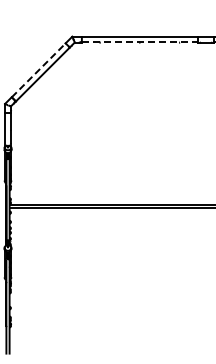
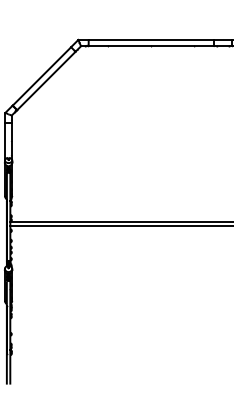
line: (139, 42) -> (151, 46), dashed -> solid
line: (39, 69) -> (42, 75), dashed -> solid

